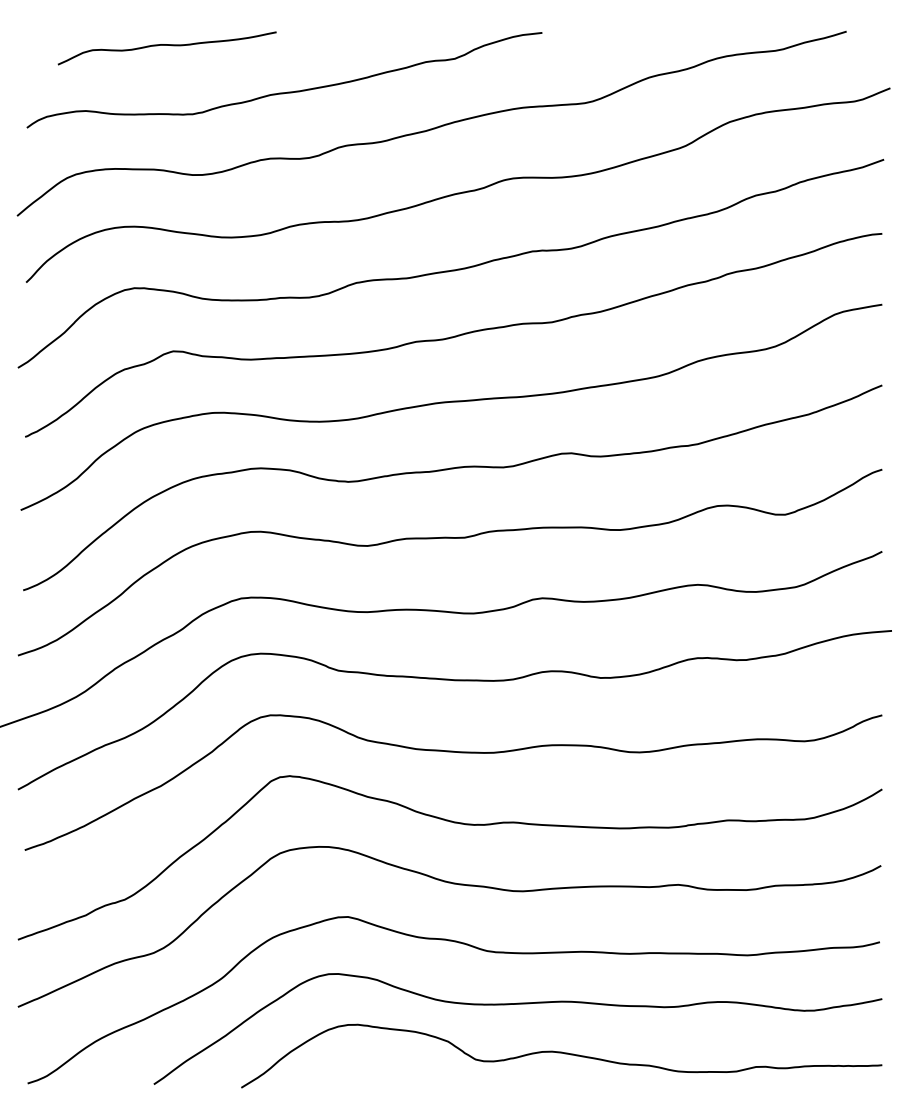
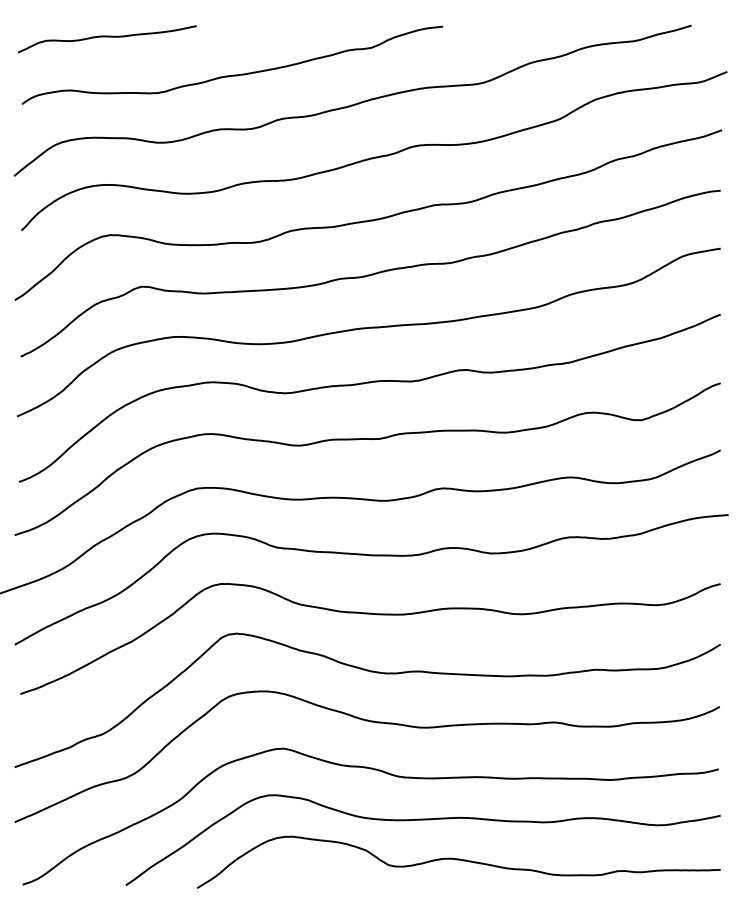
curve: (166, 45) -> (106, 36), moved

